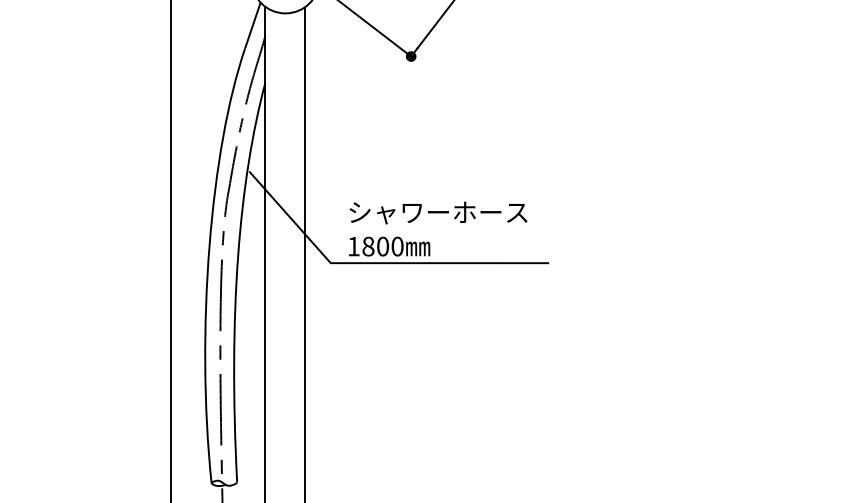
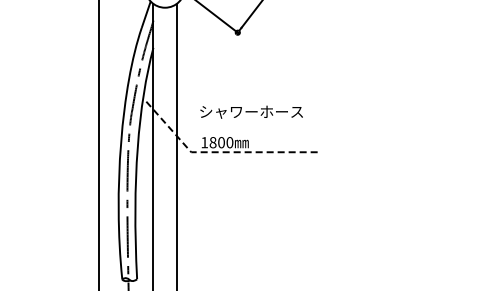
text: (438, 211) -> (251, 111), moved
line: (377, 263) -> (218, 152), solid -> dashed

